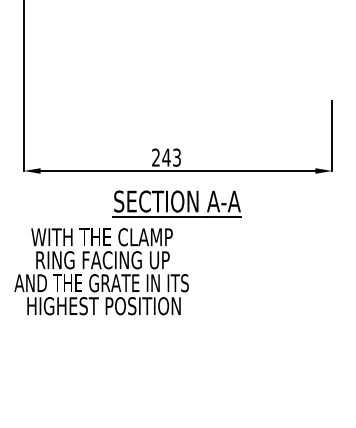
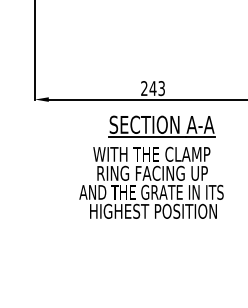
text: (101, 271) -> (151, 182), moved

